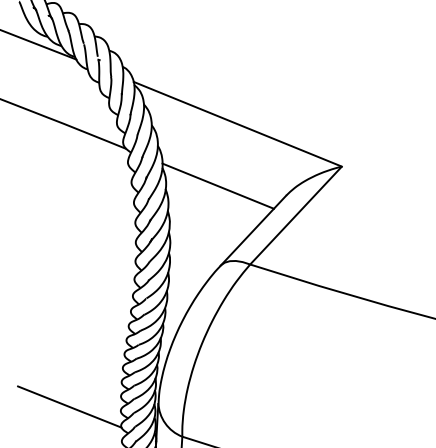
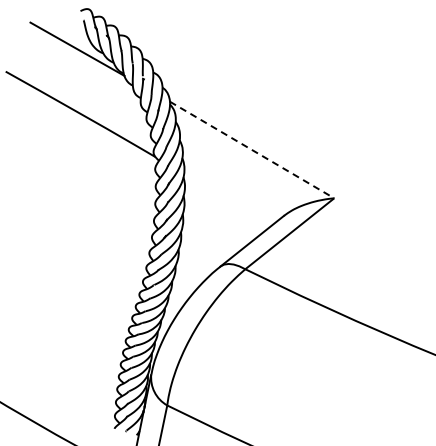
line: (238, 124) -> (252, 150), solid -> dashed
line: (218, 186) -> (228, 199), removed
line: (69, 406) -> (76, 366), removed

